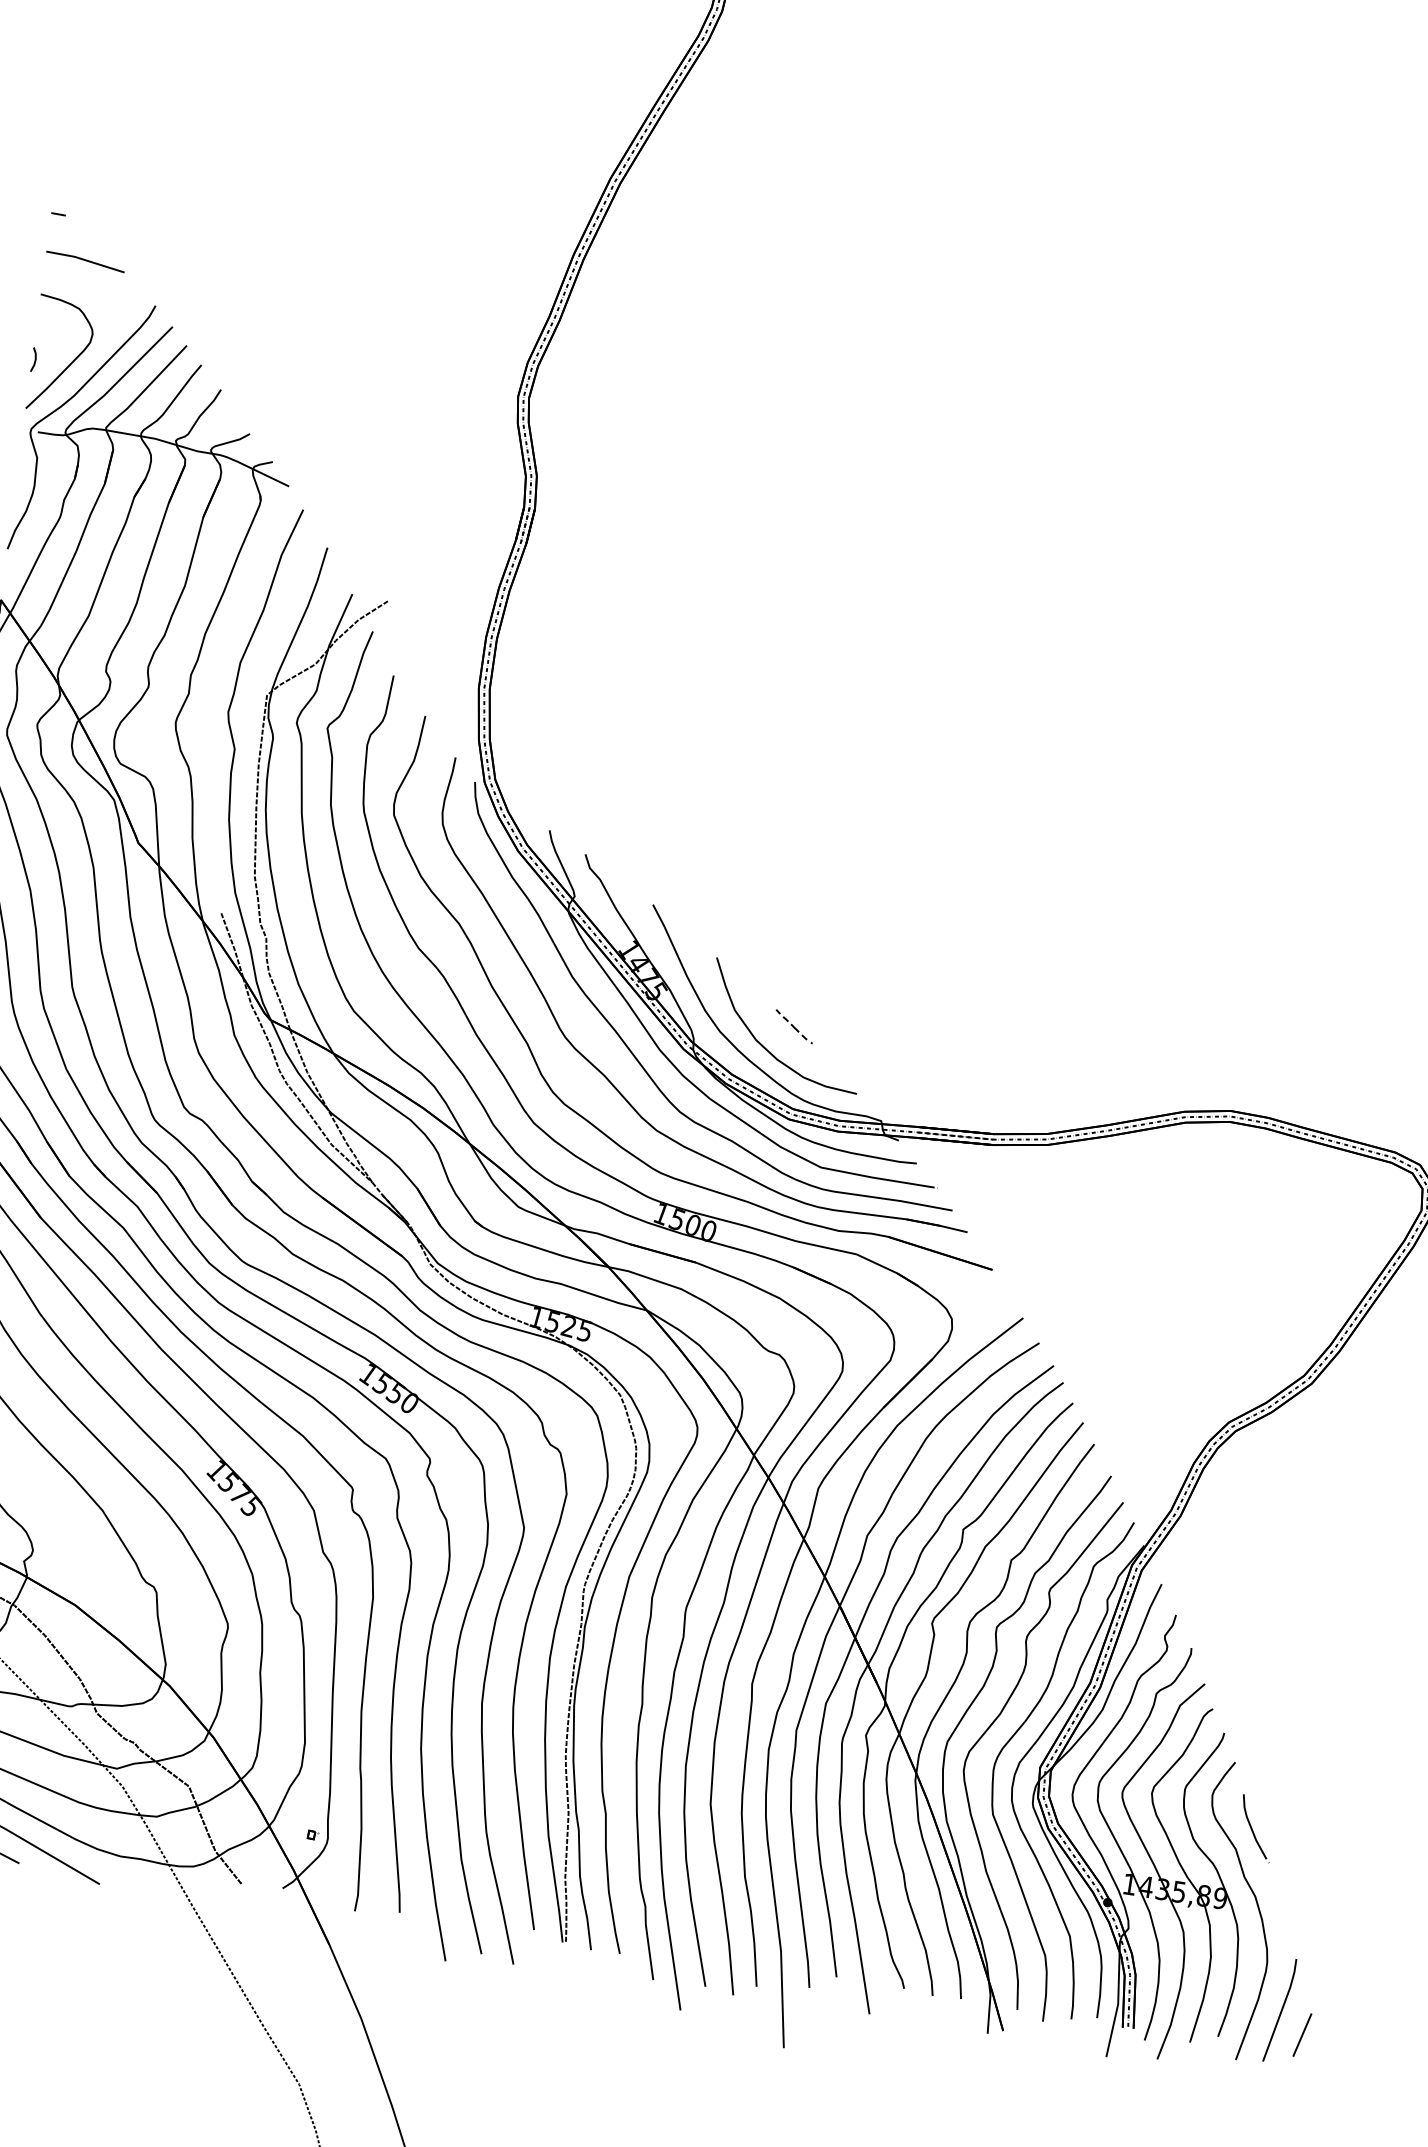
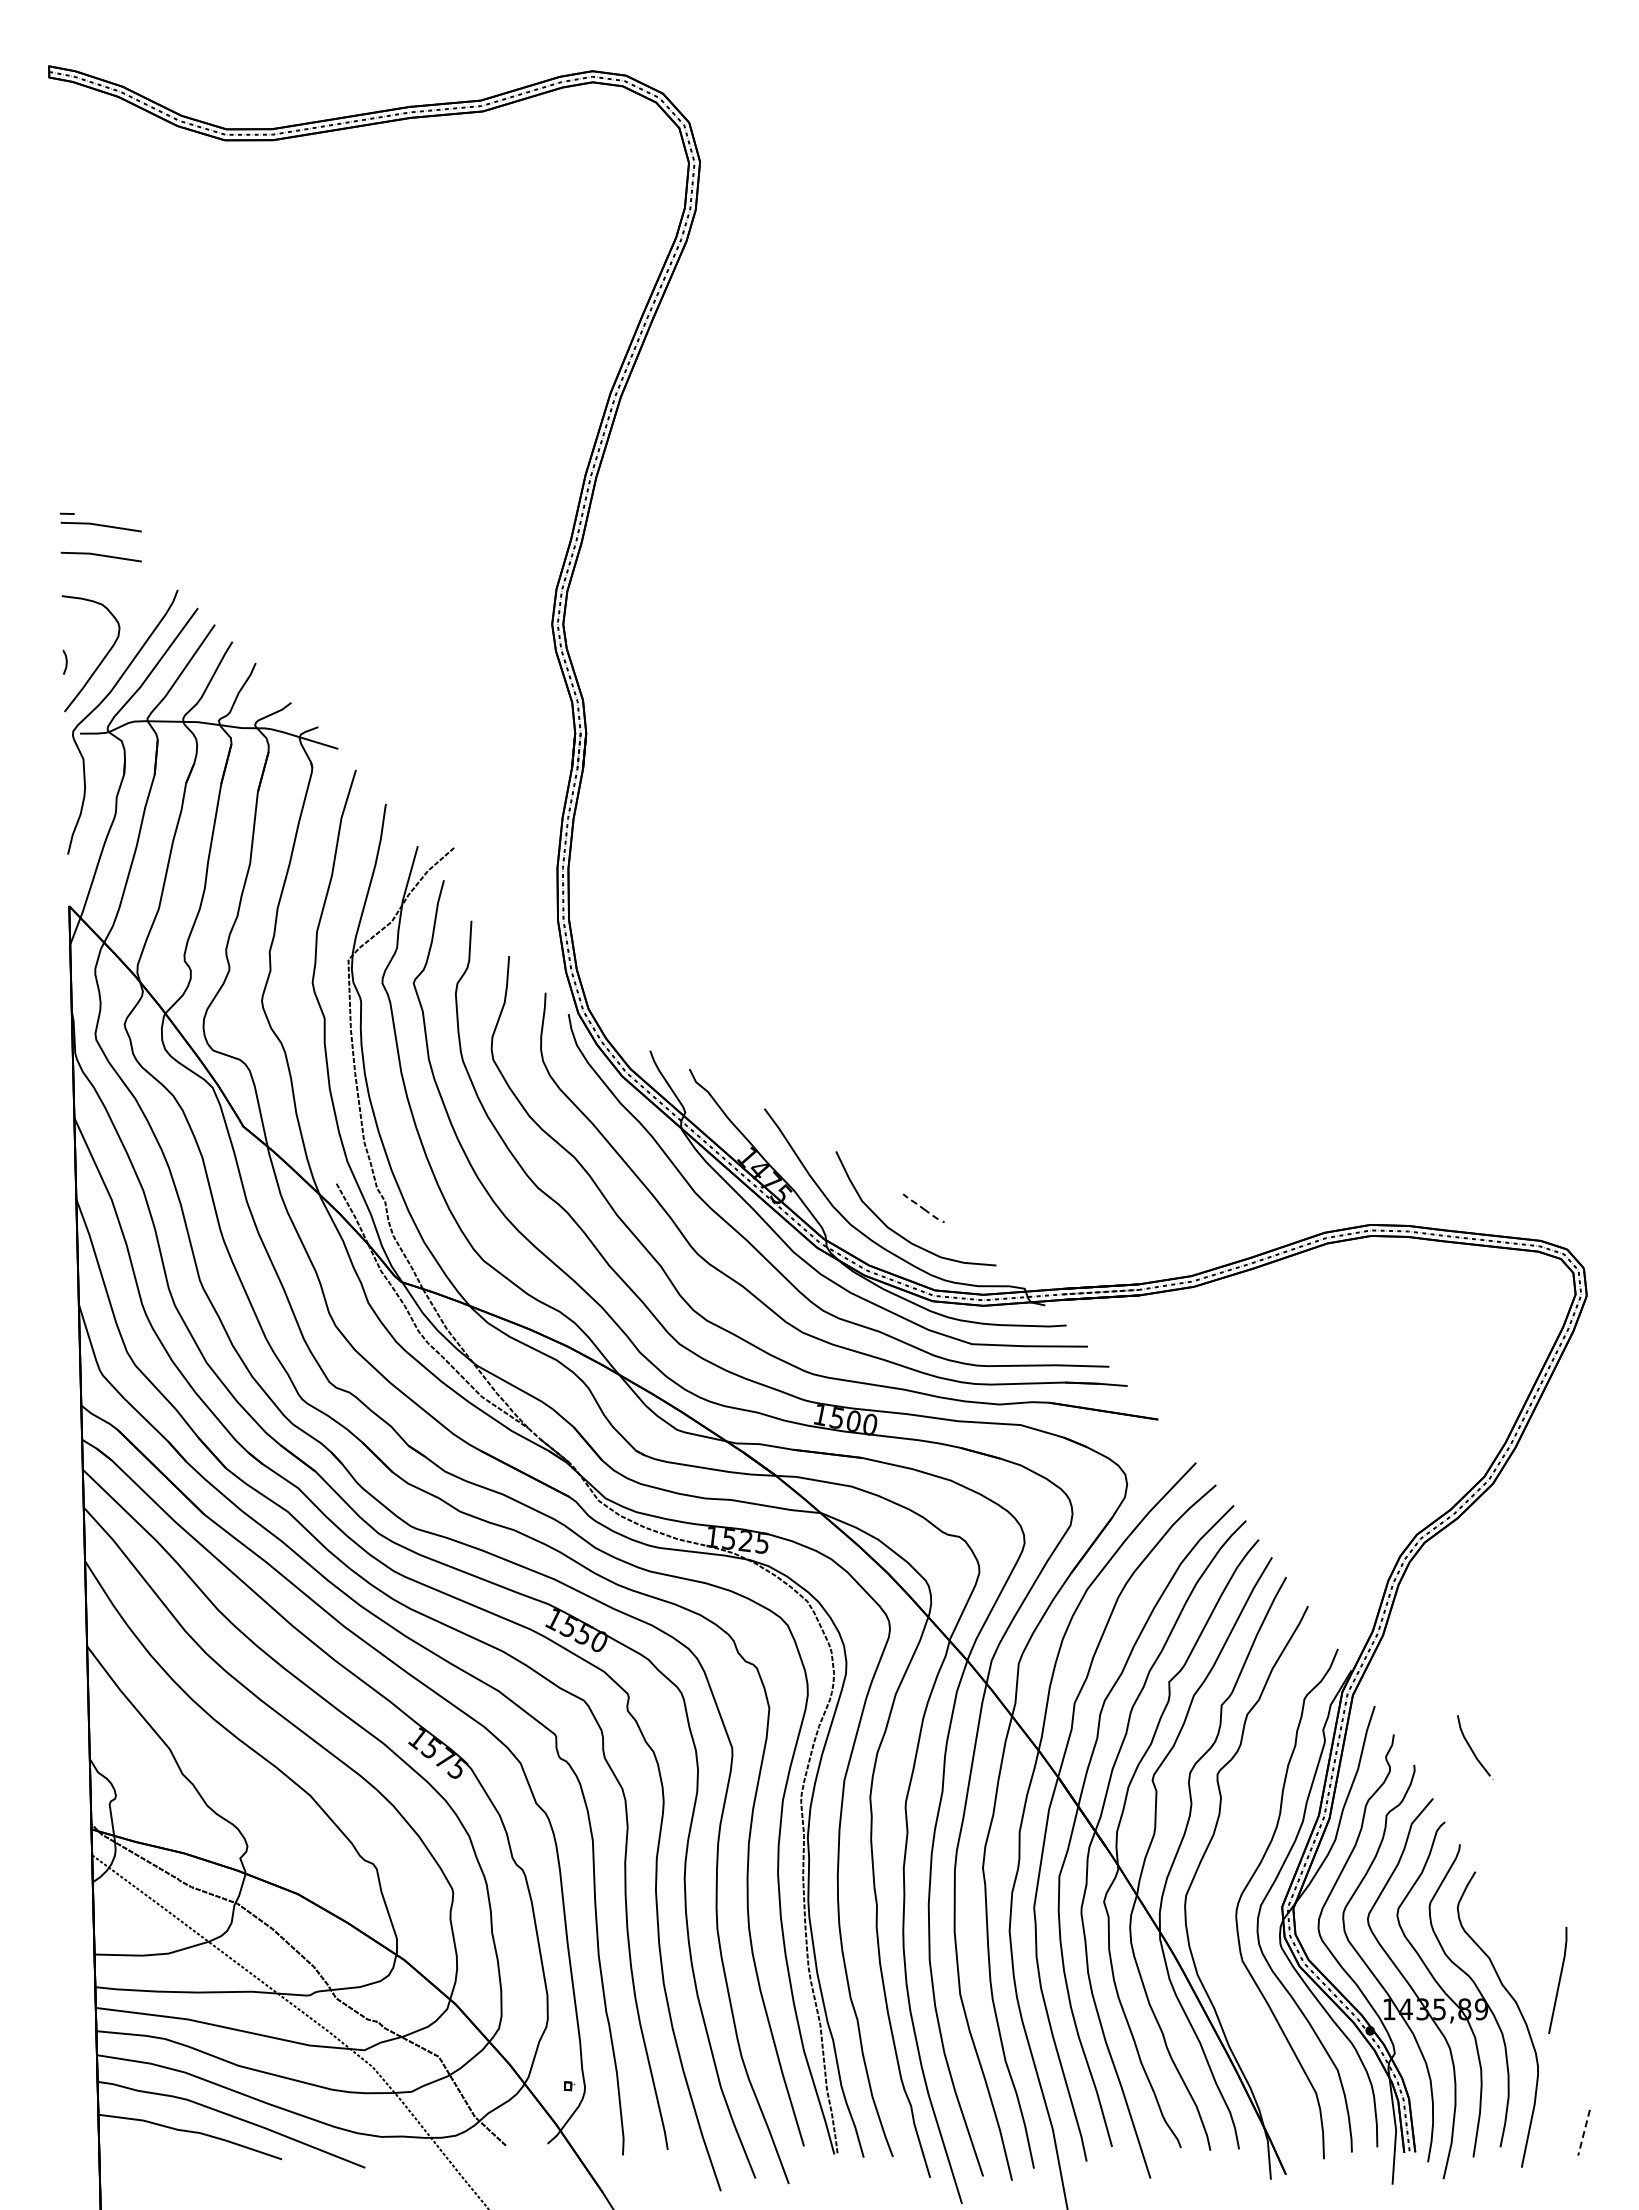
line: (89, 231) -> (100, 526), added
curve: (993, 1723) -> (1229, 1870), removed
part: (1256, 1828) -> (1475, 1747), moved
line: (1280, 2010) -> (1558, 1980), moved
line: (1302, 2035) -> (1584, 2132), solid -> dashed

